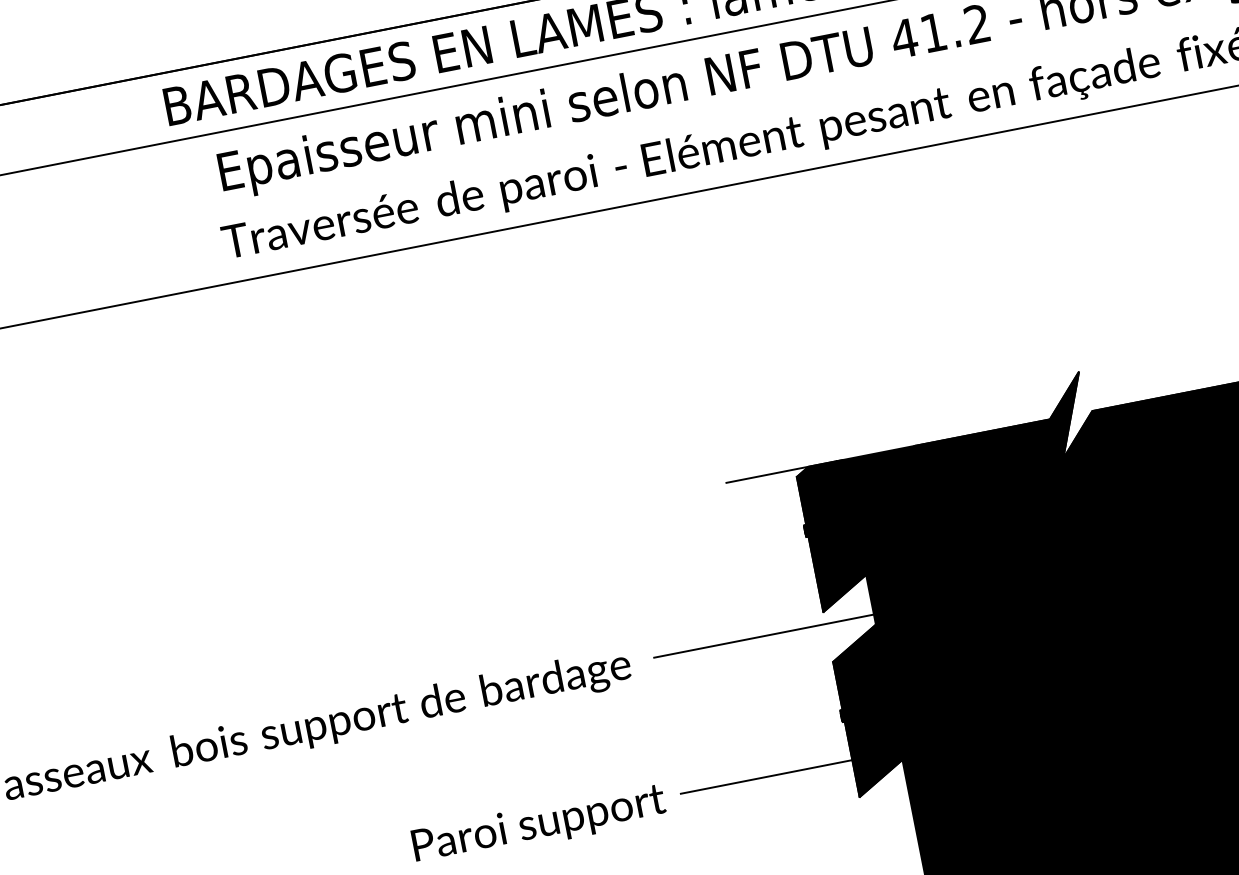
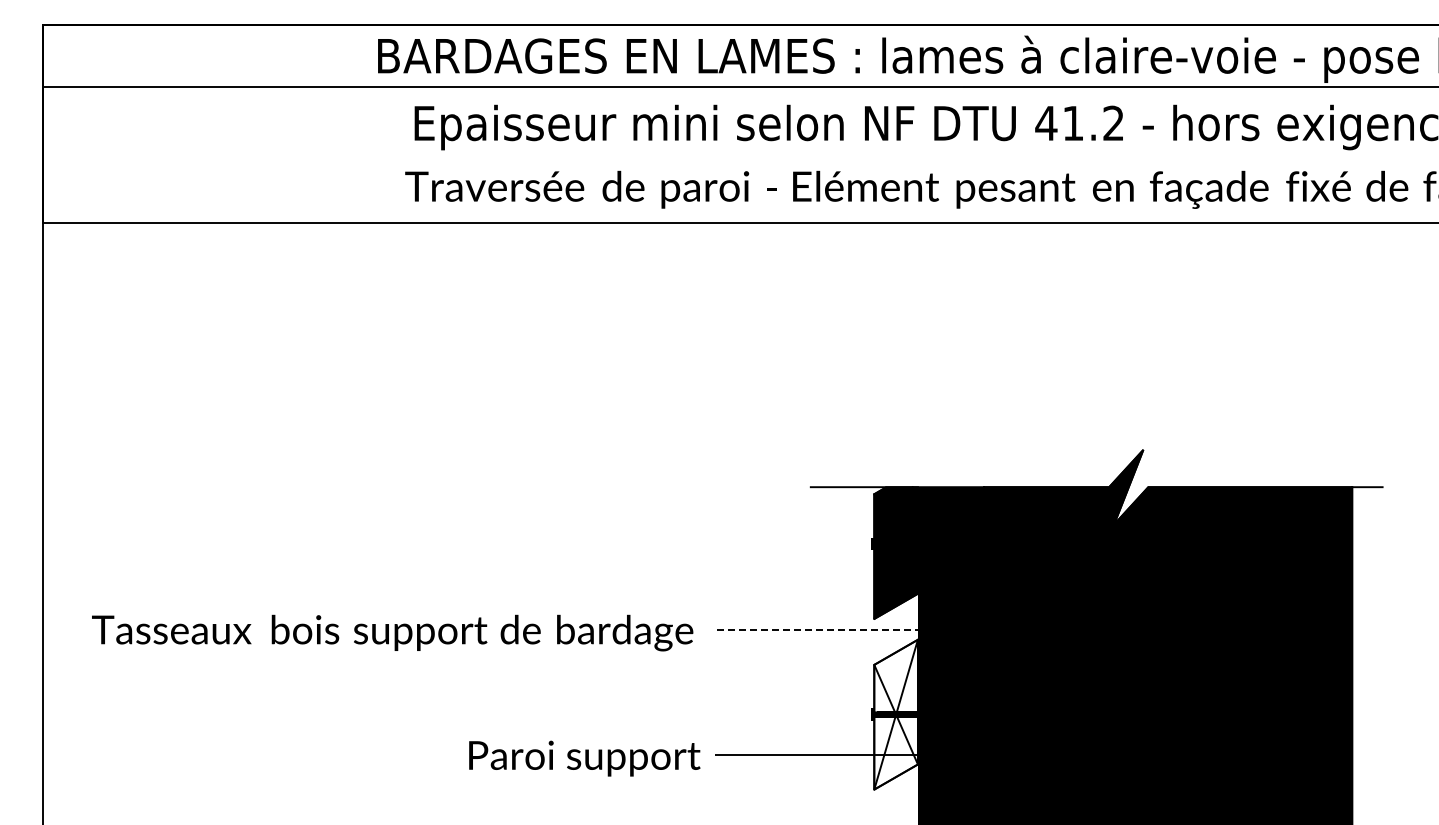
line: (775, 633) -> (828, 629), solid -> dashed
fill: (866, 711) -> (895, 714), removed

